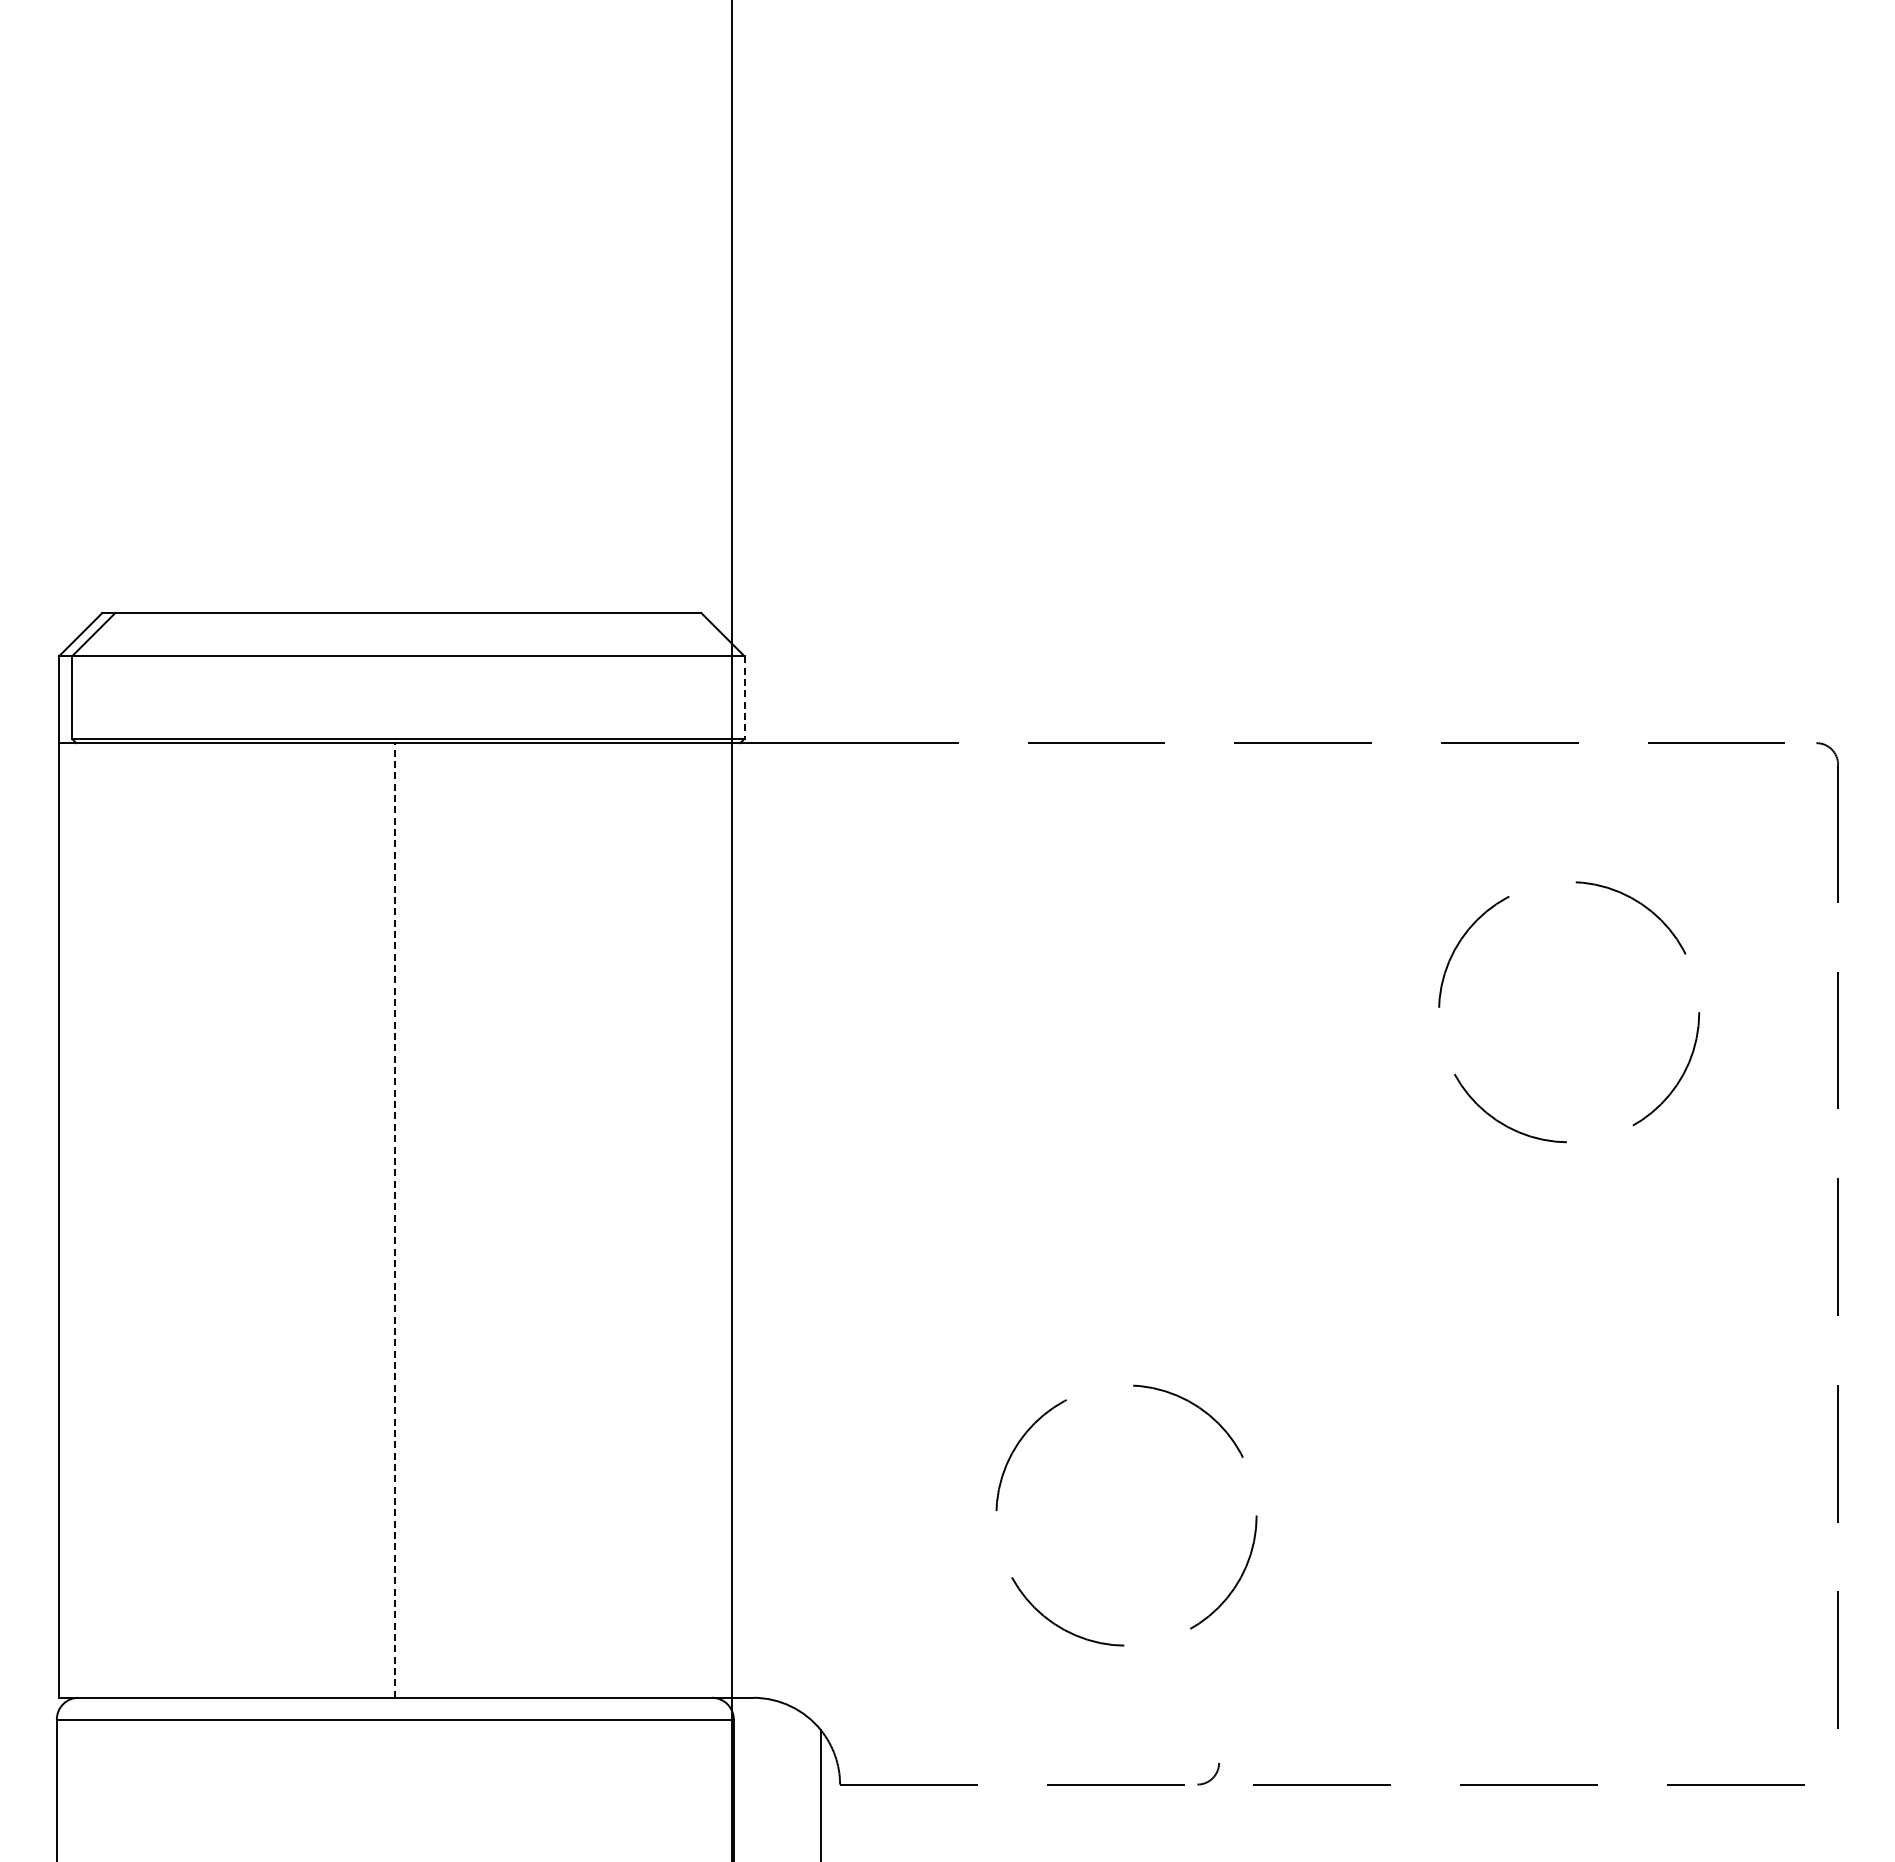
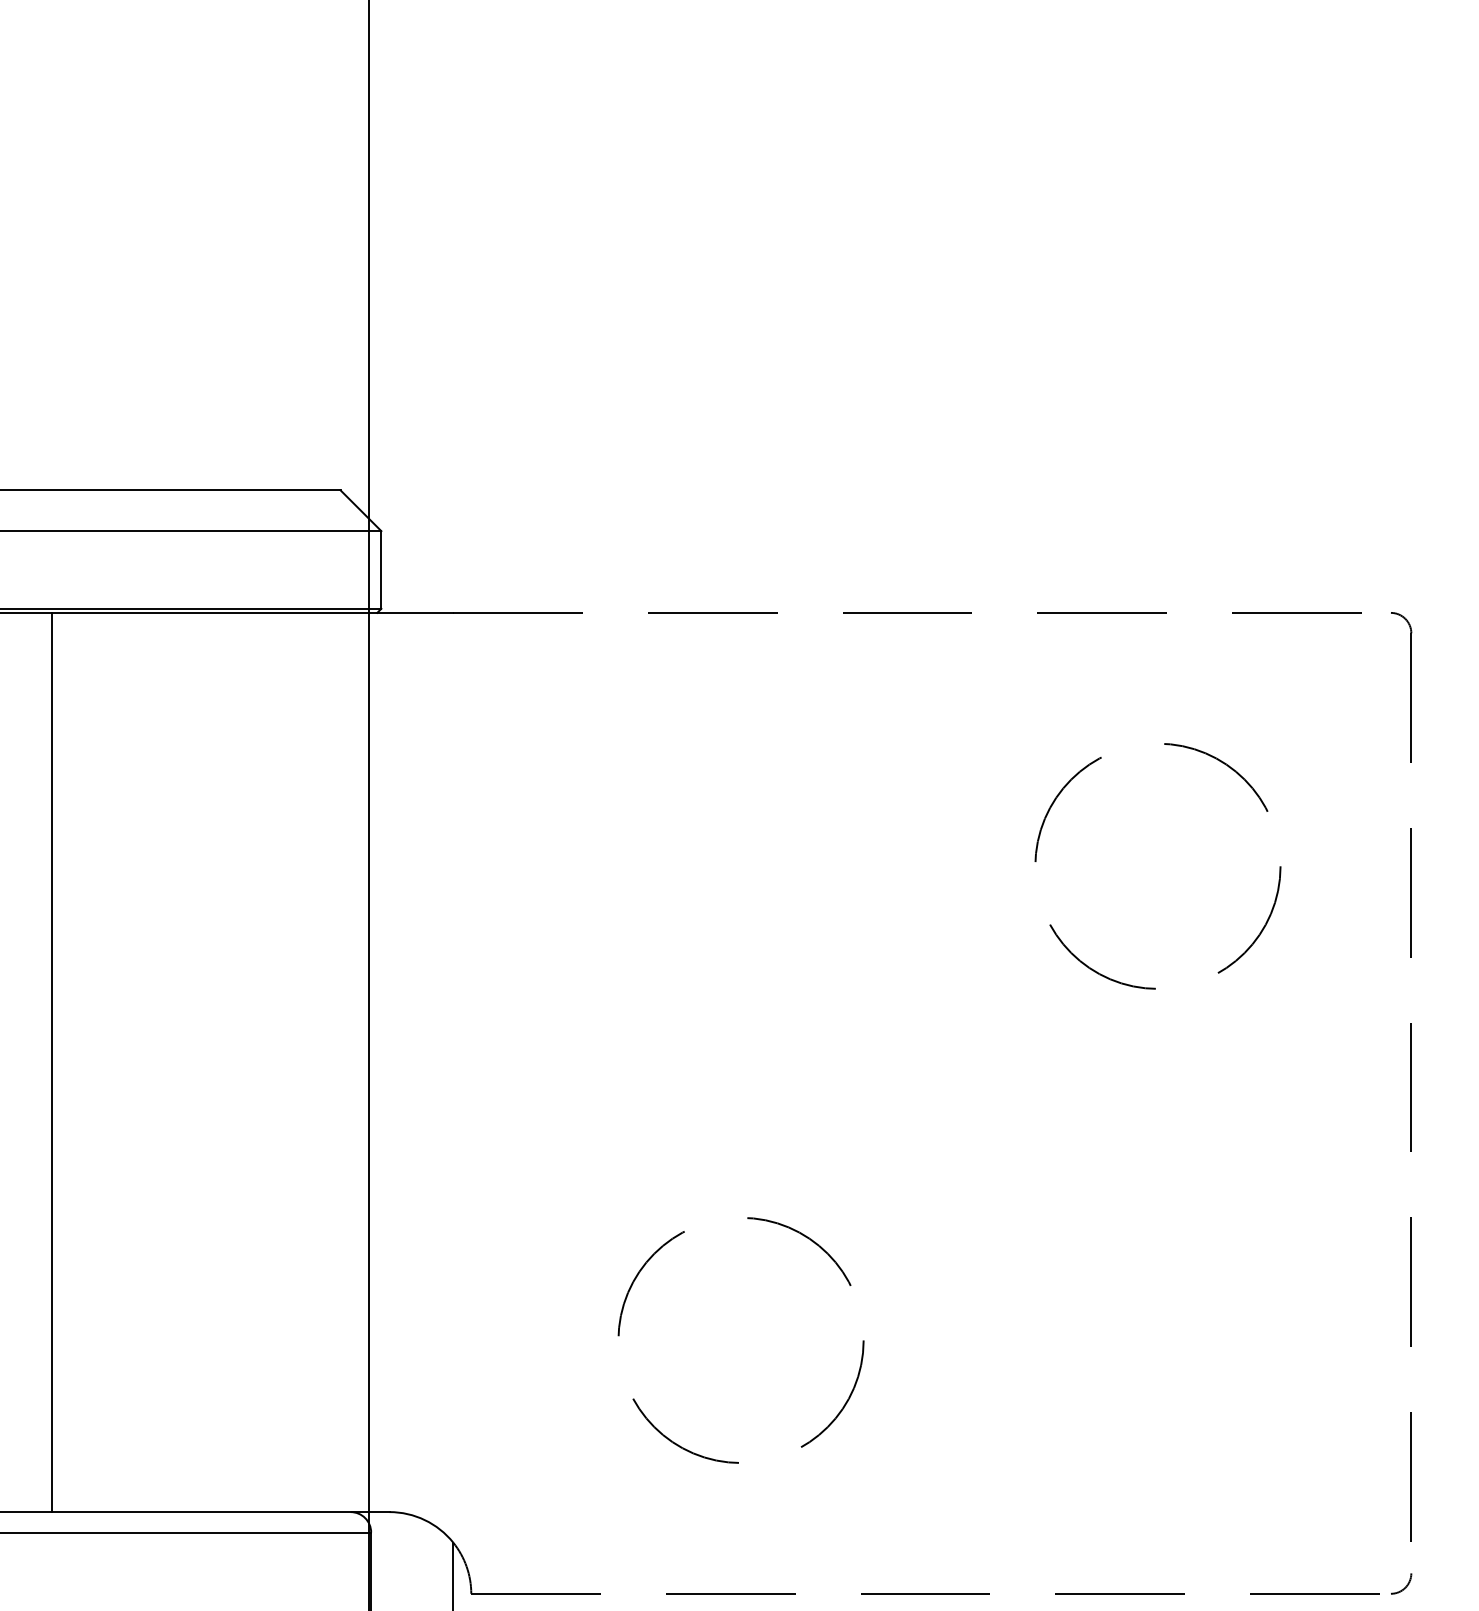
line: (744, 698) -> (381, 570), dashed -> solid
line: (395, 1219) -> (52, 1061), dashed -> solid
arc: (1212, 1777) -> (1405, 1587), moved

